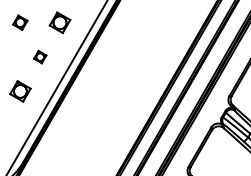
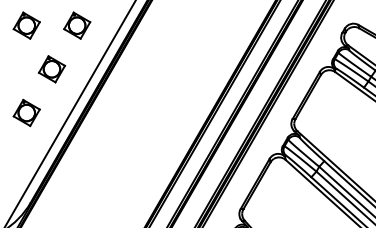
part: (20, 22) -> (26, 25), size x1.43
part: (39, 57) -> (51, 69), size x1.67

